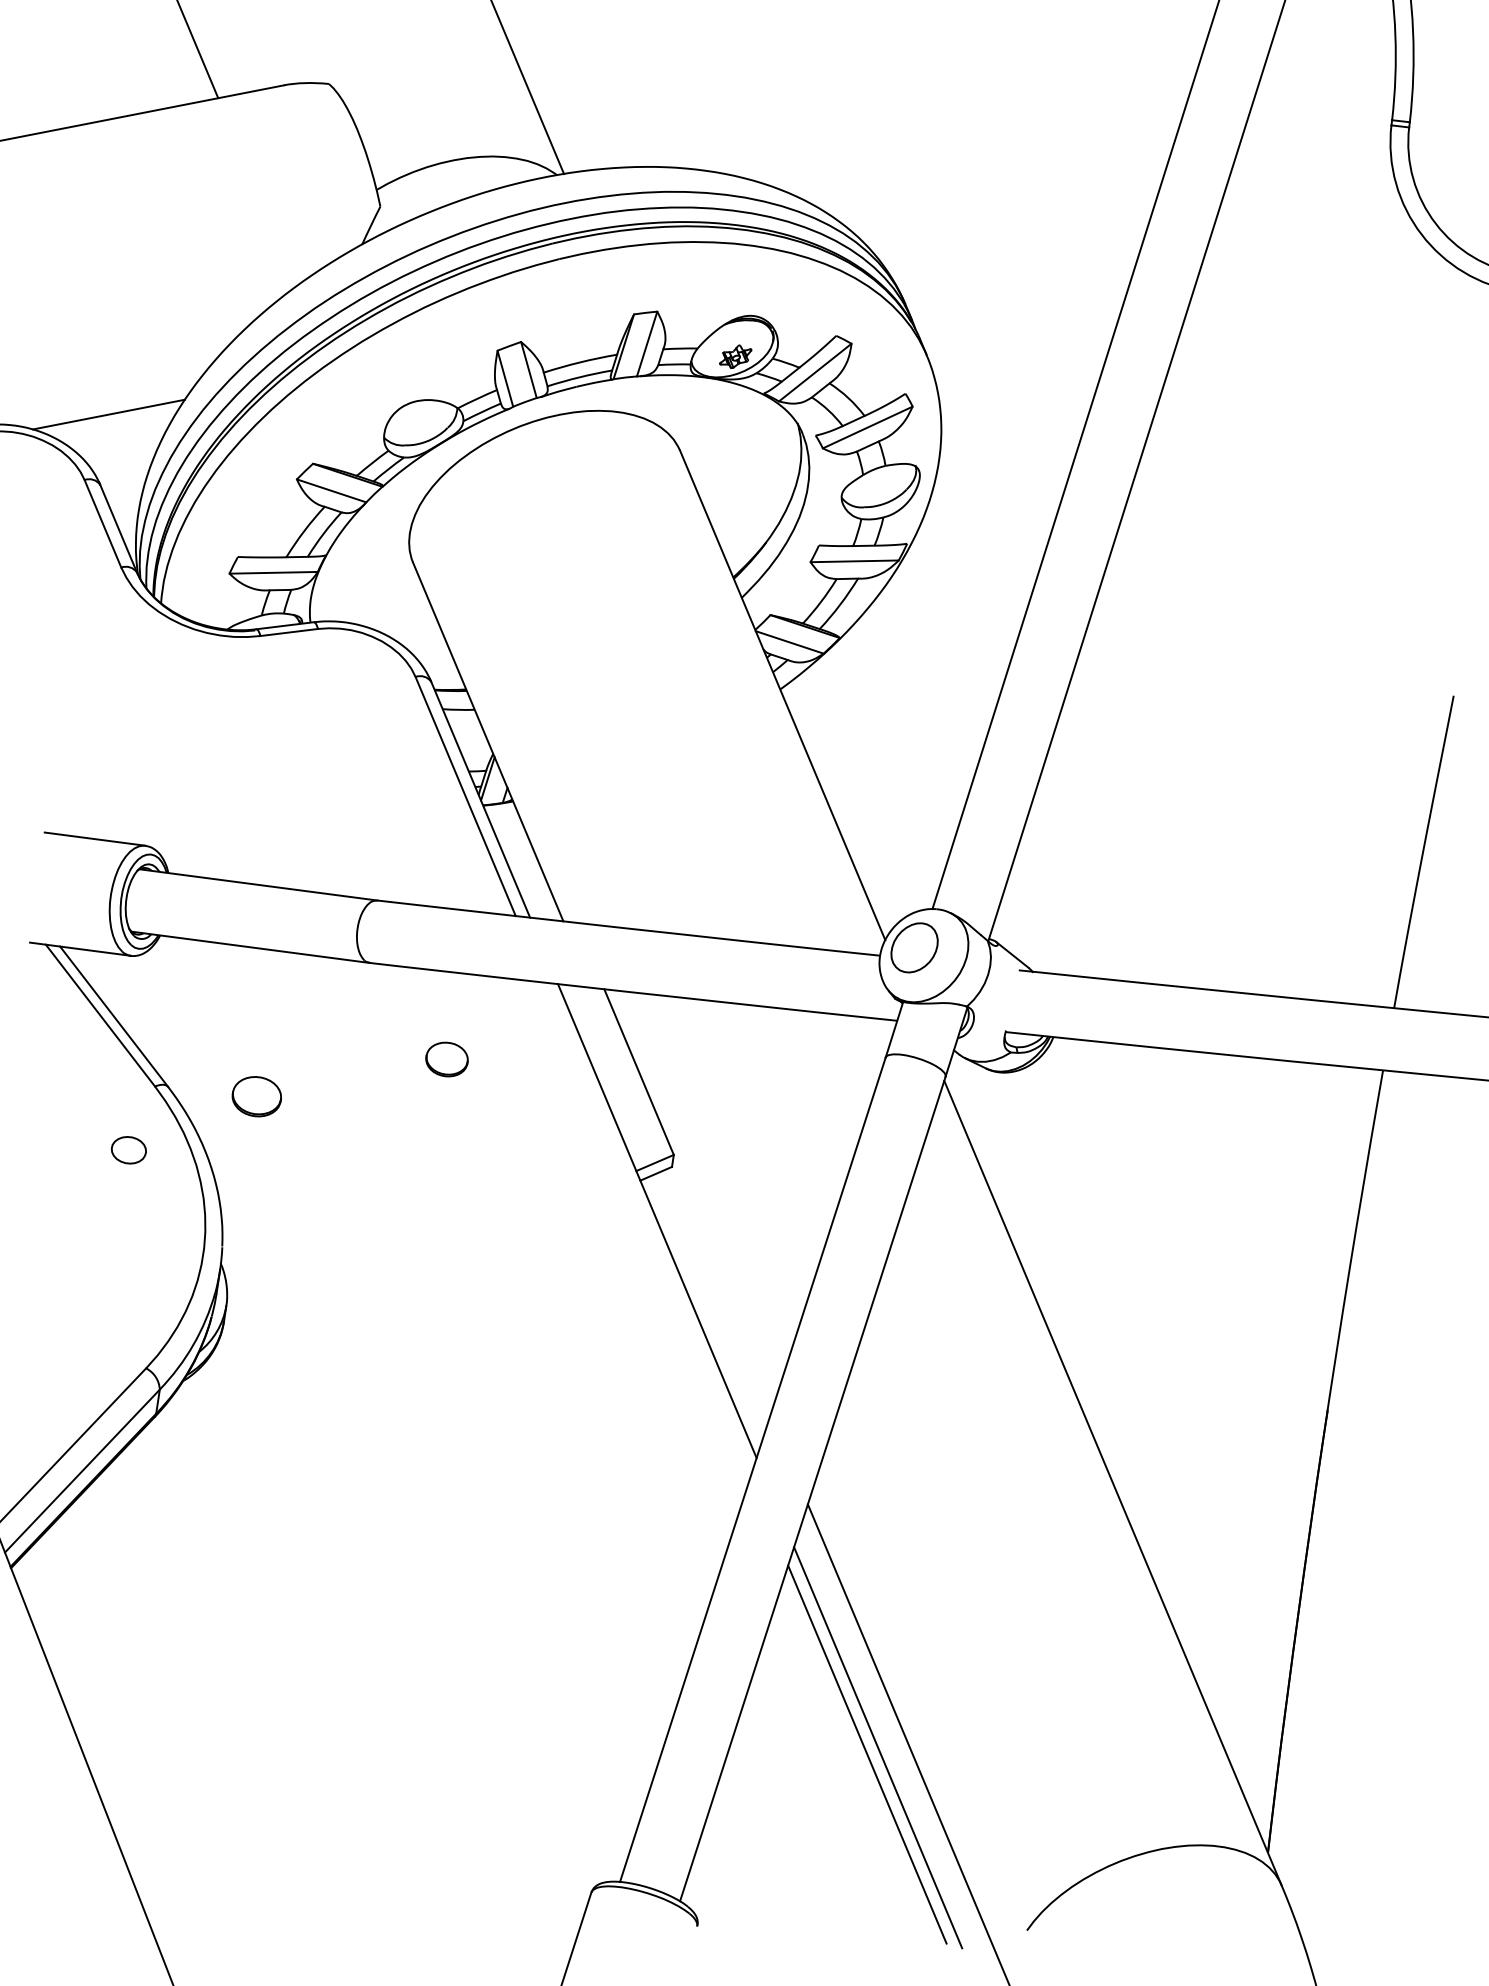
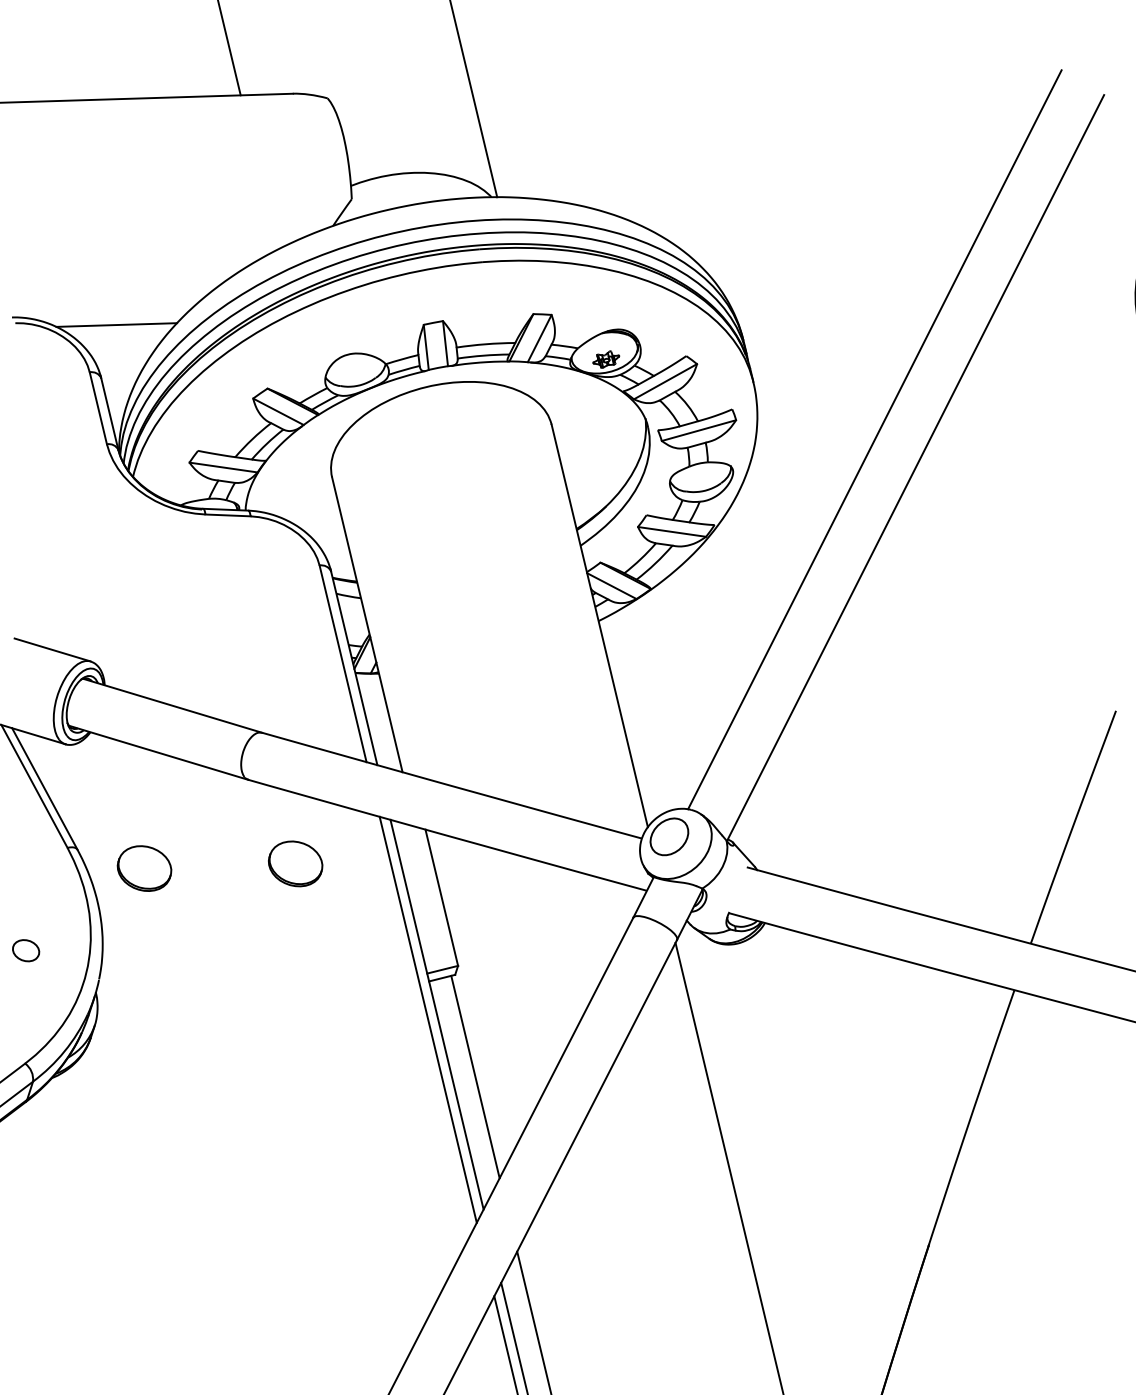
part: (446, 1059) -> (295, 863), size x1.67
part: (256, 1096) -> (144, 868), size x1.43
part: (128, 1150) -> (25, 950), moved
line: (646, 1229) -> (427, 1019), added
line: (718, 1292) -> (475, 1077), added

